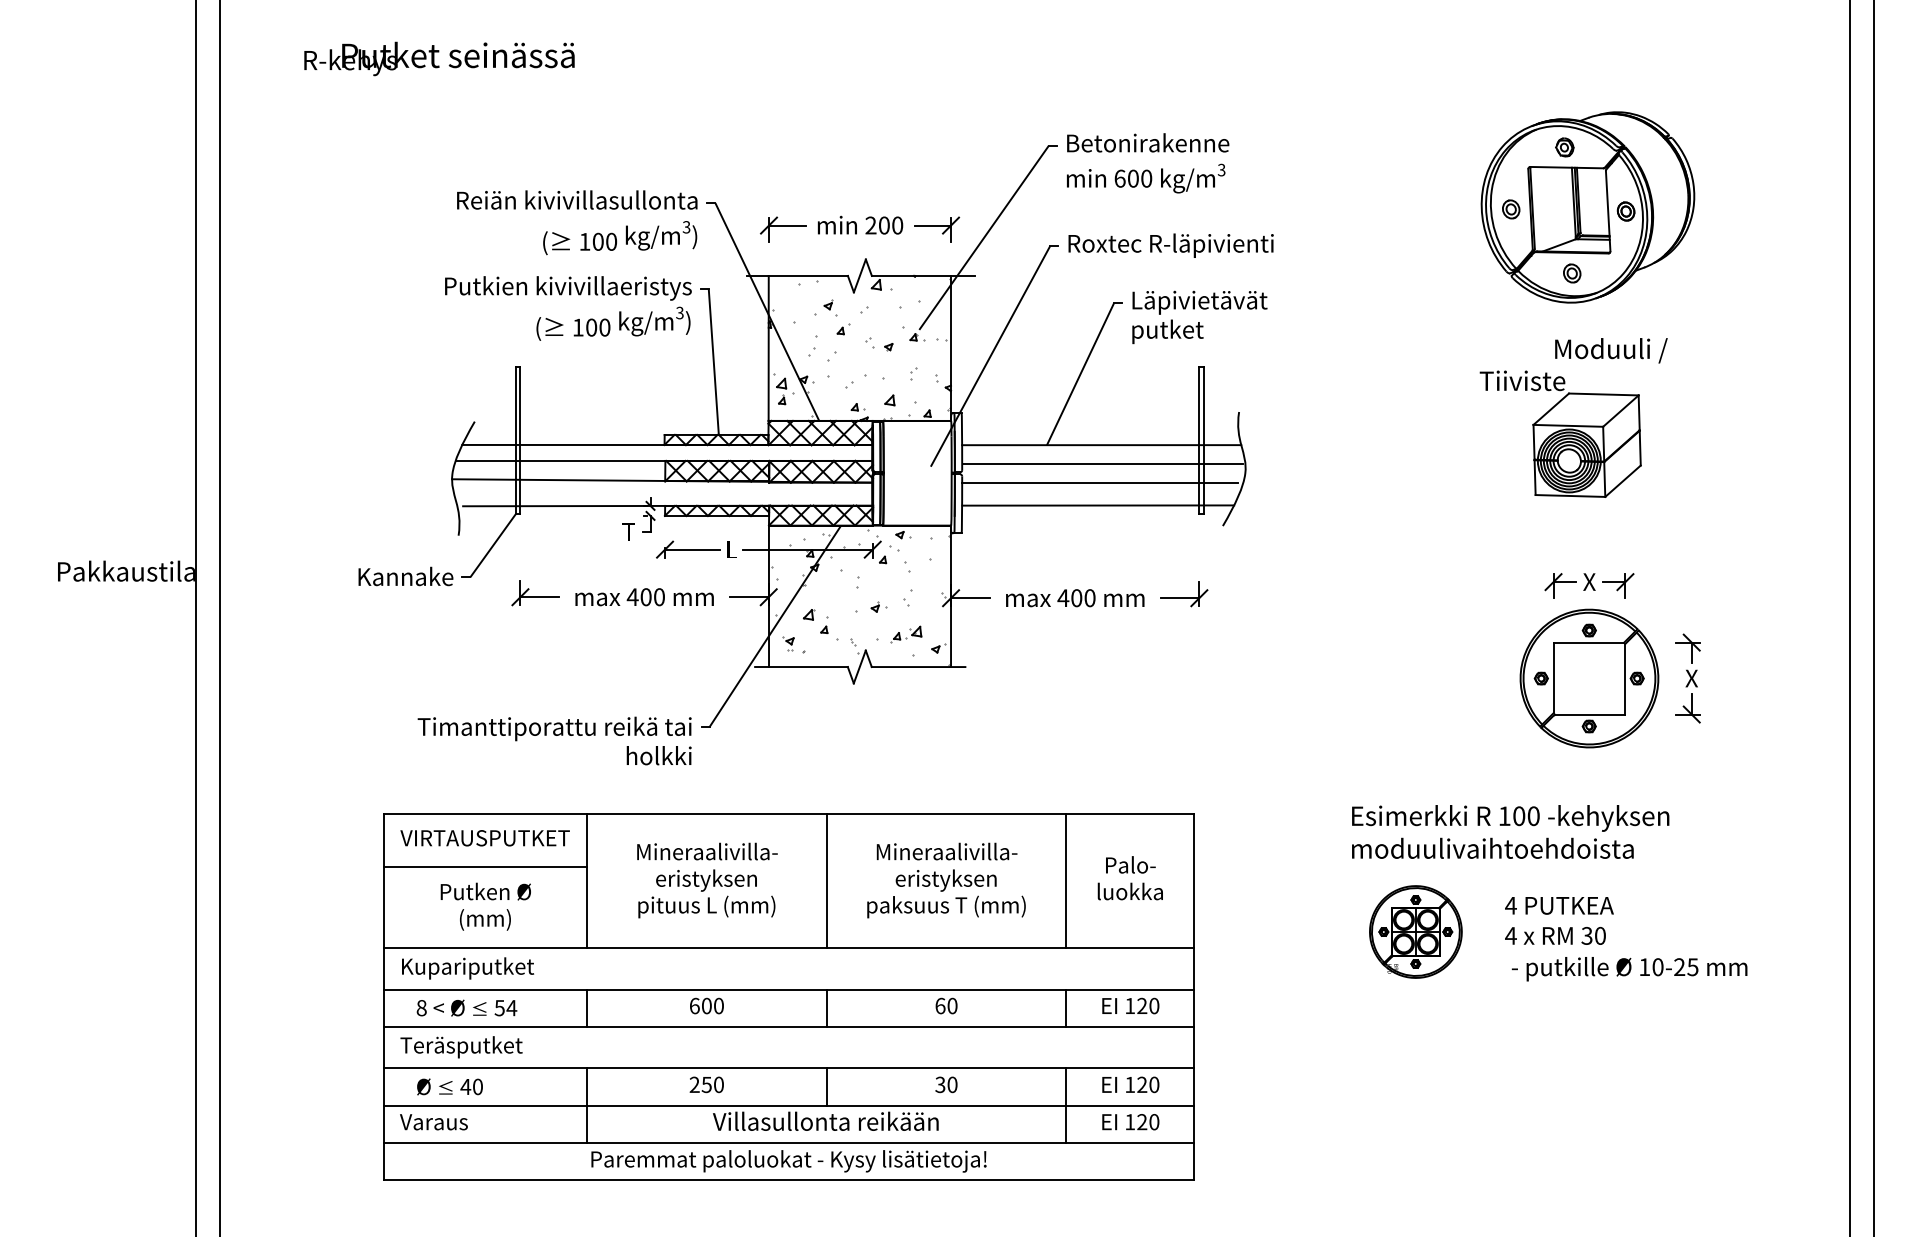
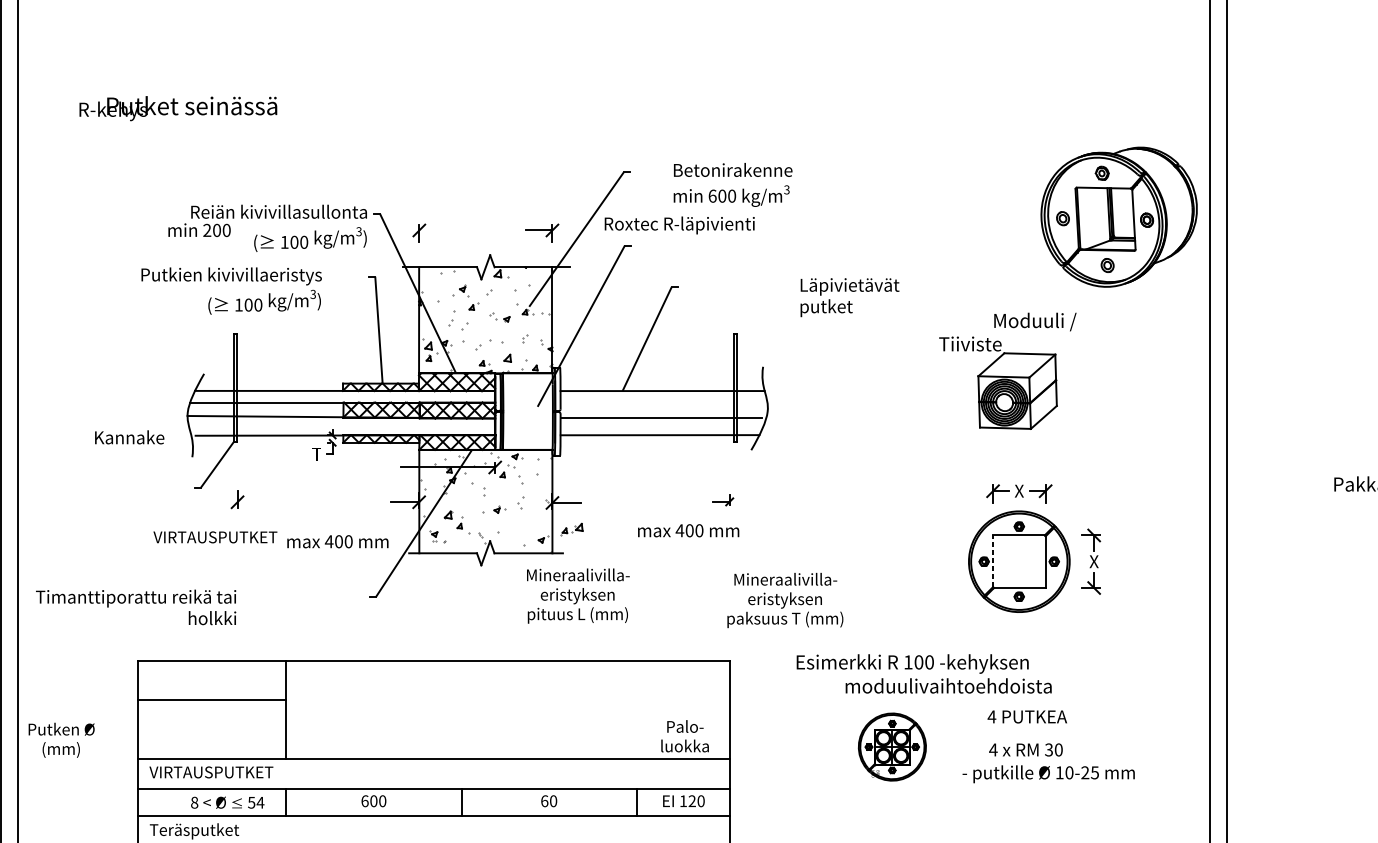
text: (1148, 163) -> (733, 185), moved
part: (1587, 207) -> (1118, 217), moved
text: (860, 224) -> (199, 229), moved
line: (787, 225) -> (432, 230), removed
text: (1170, 245) -> (679, 225), moved
text: (568, 308) -> (231, 291), moved
text: (1199, 317) -> (849, 297), moved
line: (1102, 463) -> (663, 404), removed
part: (696, 549) -> (366, 467), removed
text: (405, 576) -> (129, 437), moved
part: (1184, 594) -> (723, 500), size x0.6
line: (539, 597) -> (251, 502), removed
text: (644, 597) -> (337, 541), moved
text: (1075, 598) -> (688, 530), moved
part: (906, 634) -> (571, 529), moved
line: (1553, 677) -> (993, 560), solid -> dashed
text: (554, 740) -> (135, 607), moved
text: (1510, 818) -> (912, 664), moved
text: (484, 838) -> (214, 537), moved
text: (1129, 878) -> (684, 736), moved
text: (707, 880) -> (578, 596), moved
line: (826, 880) -> (461, 709), removed
text: (946, 880) -> (785, 600), moved
line: (1066, 880) -> (636, 709), removed
text: (1559, 905) -> (1027, 716), moved
text: (485, 906) -> (61, 740), moved
text: (1555, 935) -> (1025, 749), moved
text: (484, 968) -> (211, 773), Kupariputket -> VIRTAUSPUTKET
text: (466, 1007) -> (227, 802), moved

